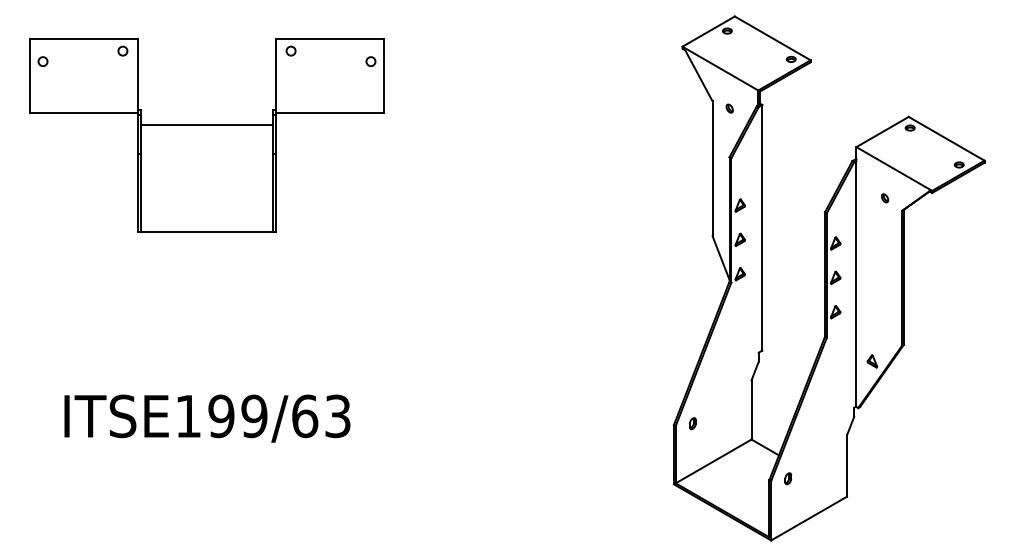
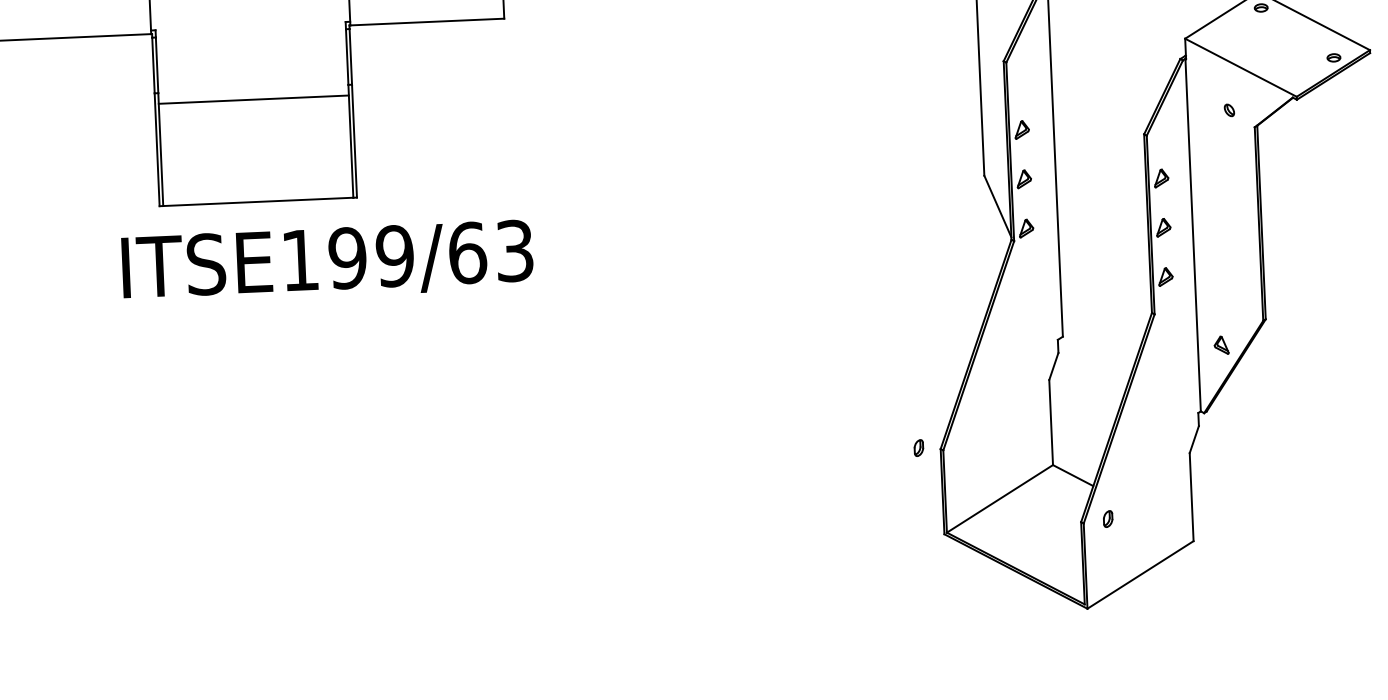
line: (206, 125) -> (253, 100), moved
text: (207, 418) -> (327, 262), moved
part: (692, 423) -> (918, 447), moved

